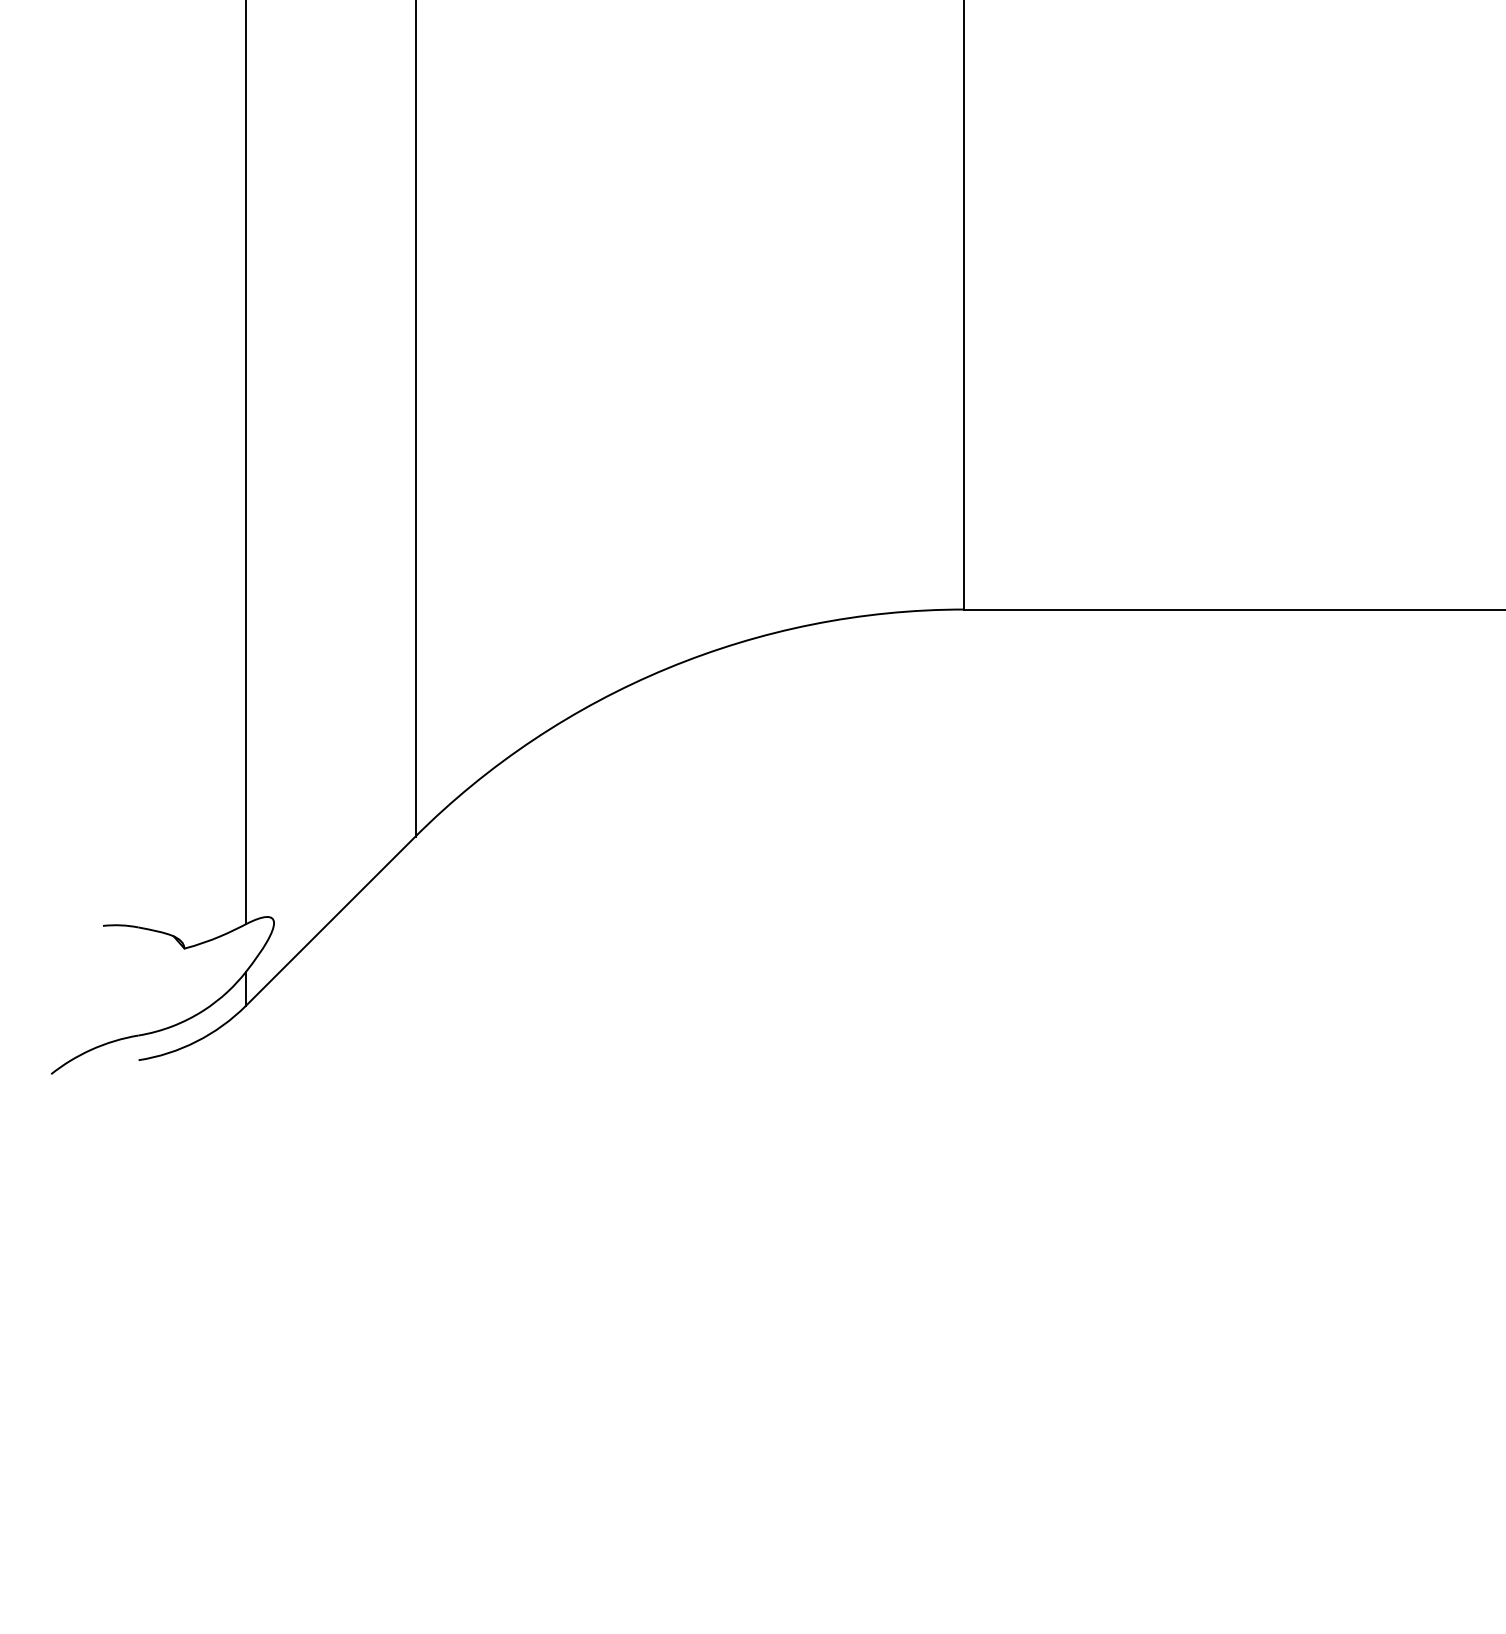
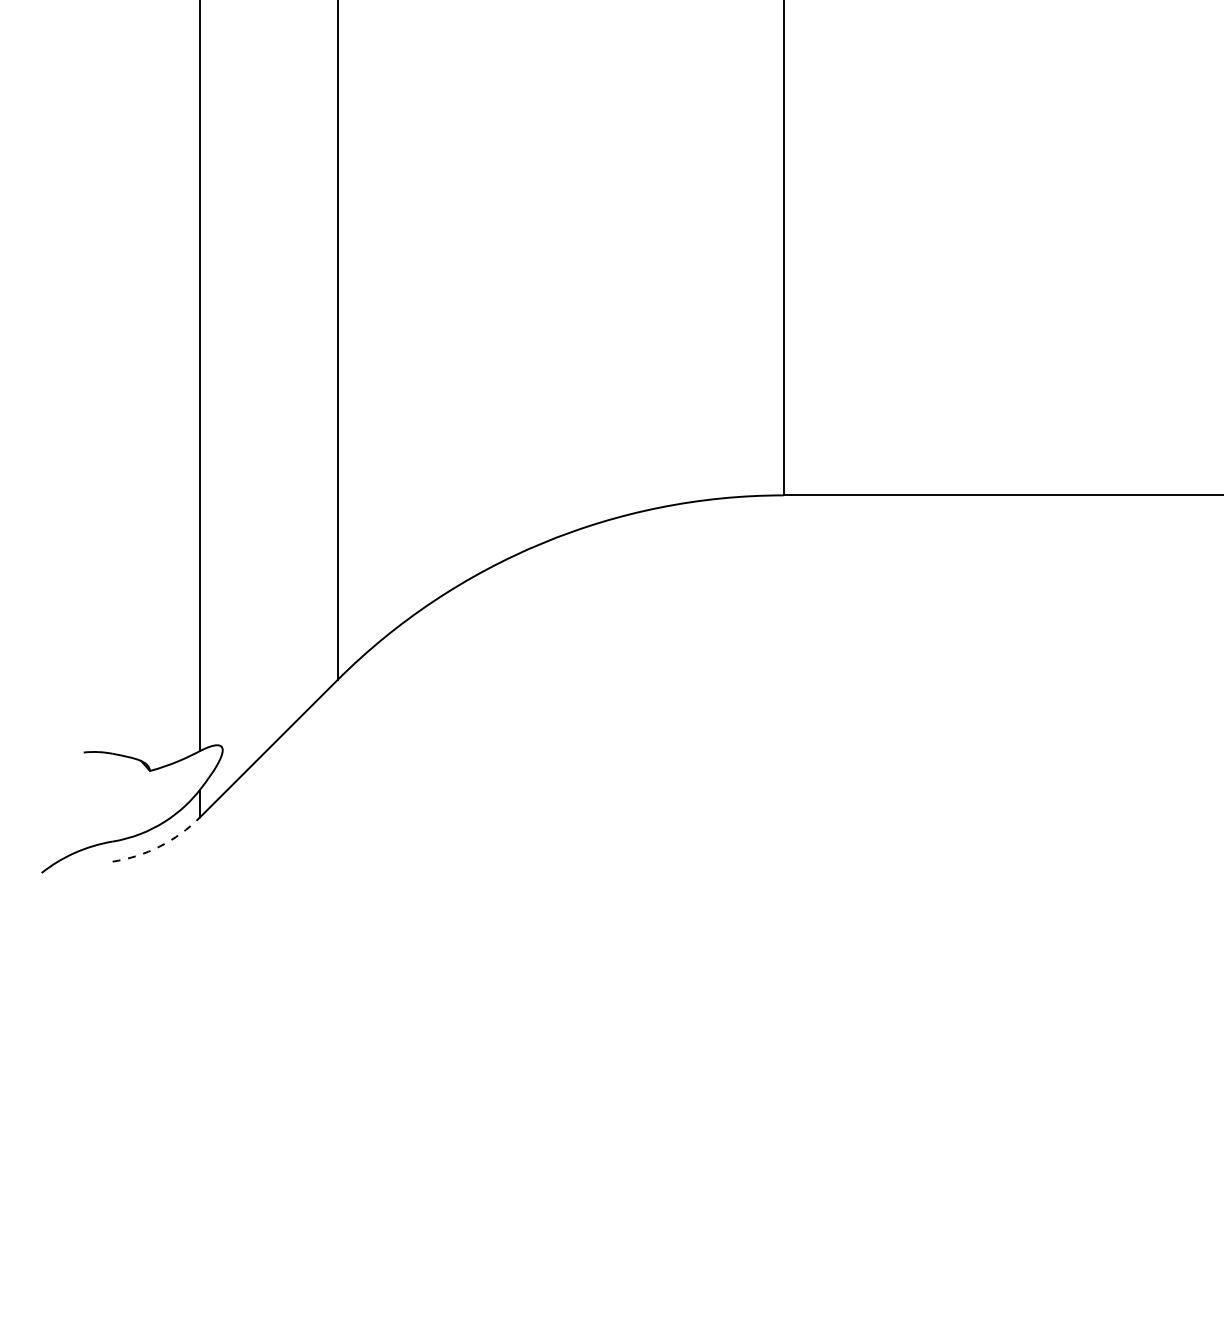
arc: (196, 1041) -> (159, 846), solid -> dashed

